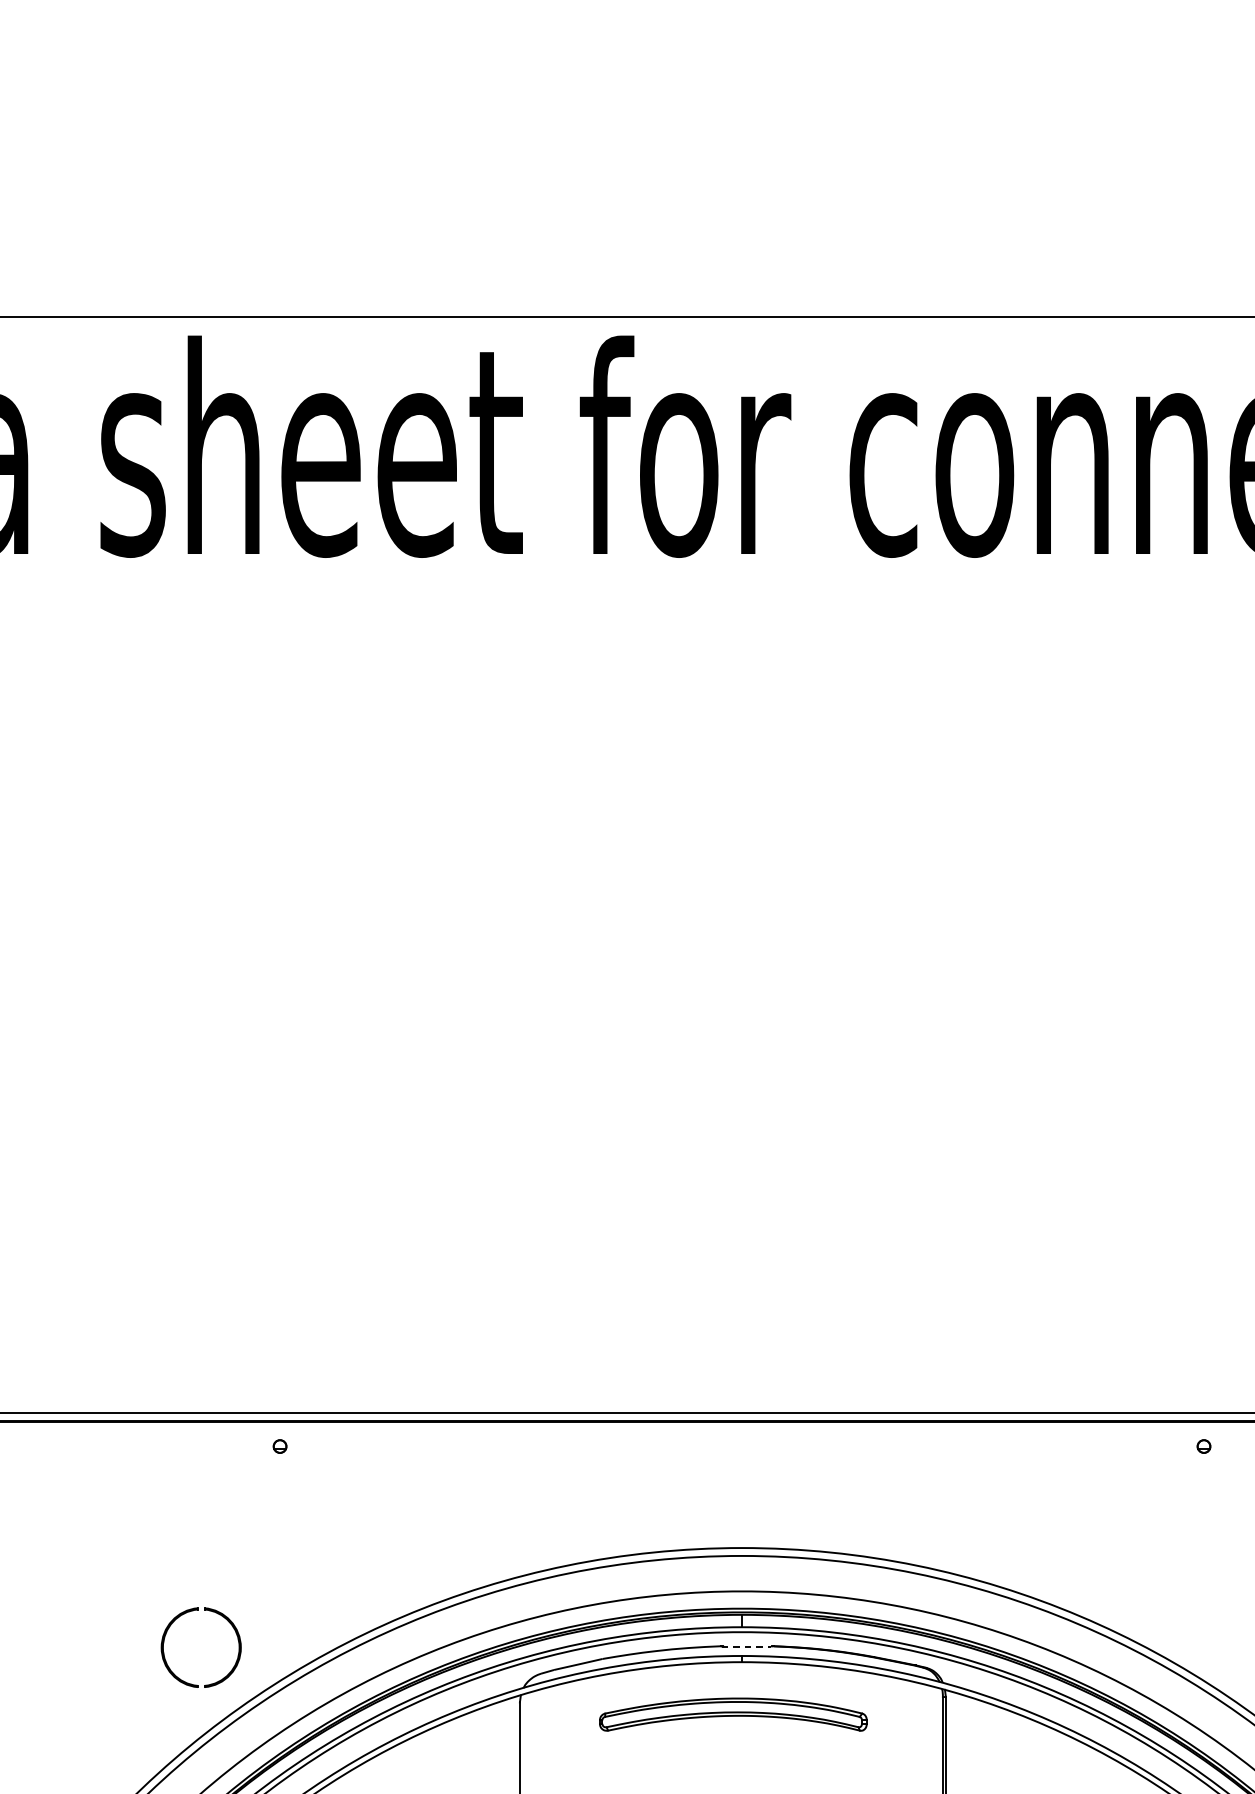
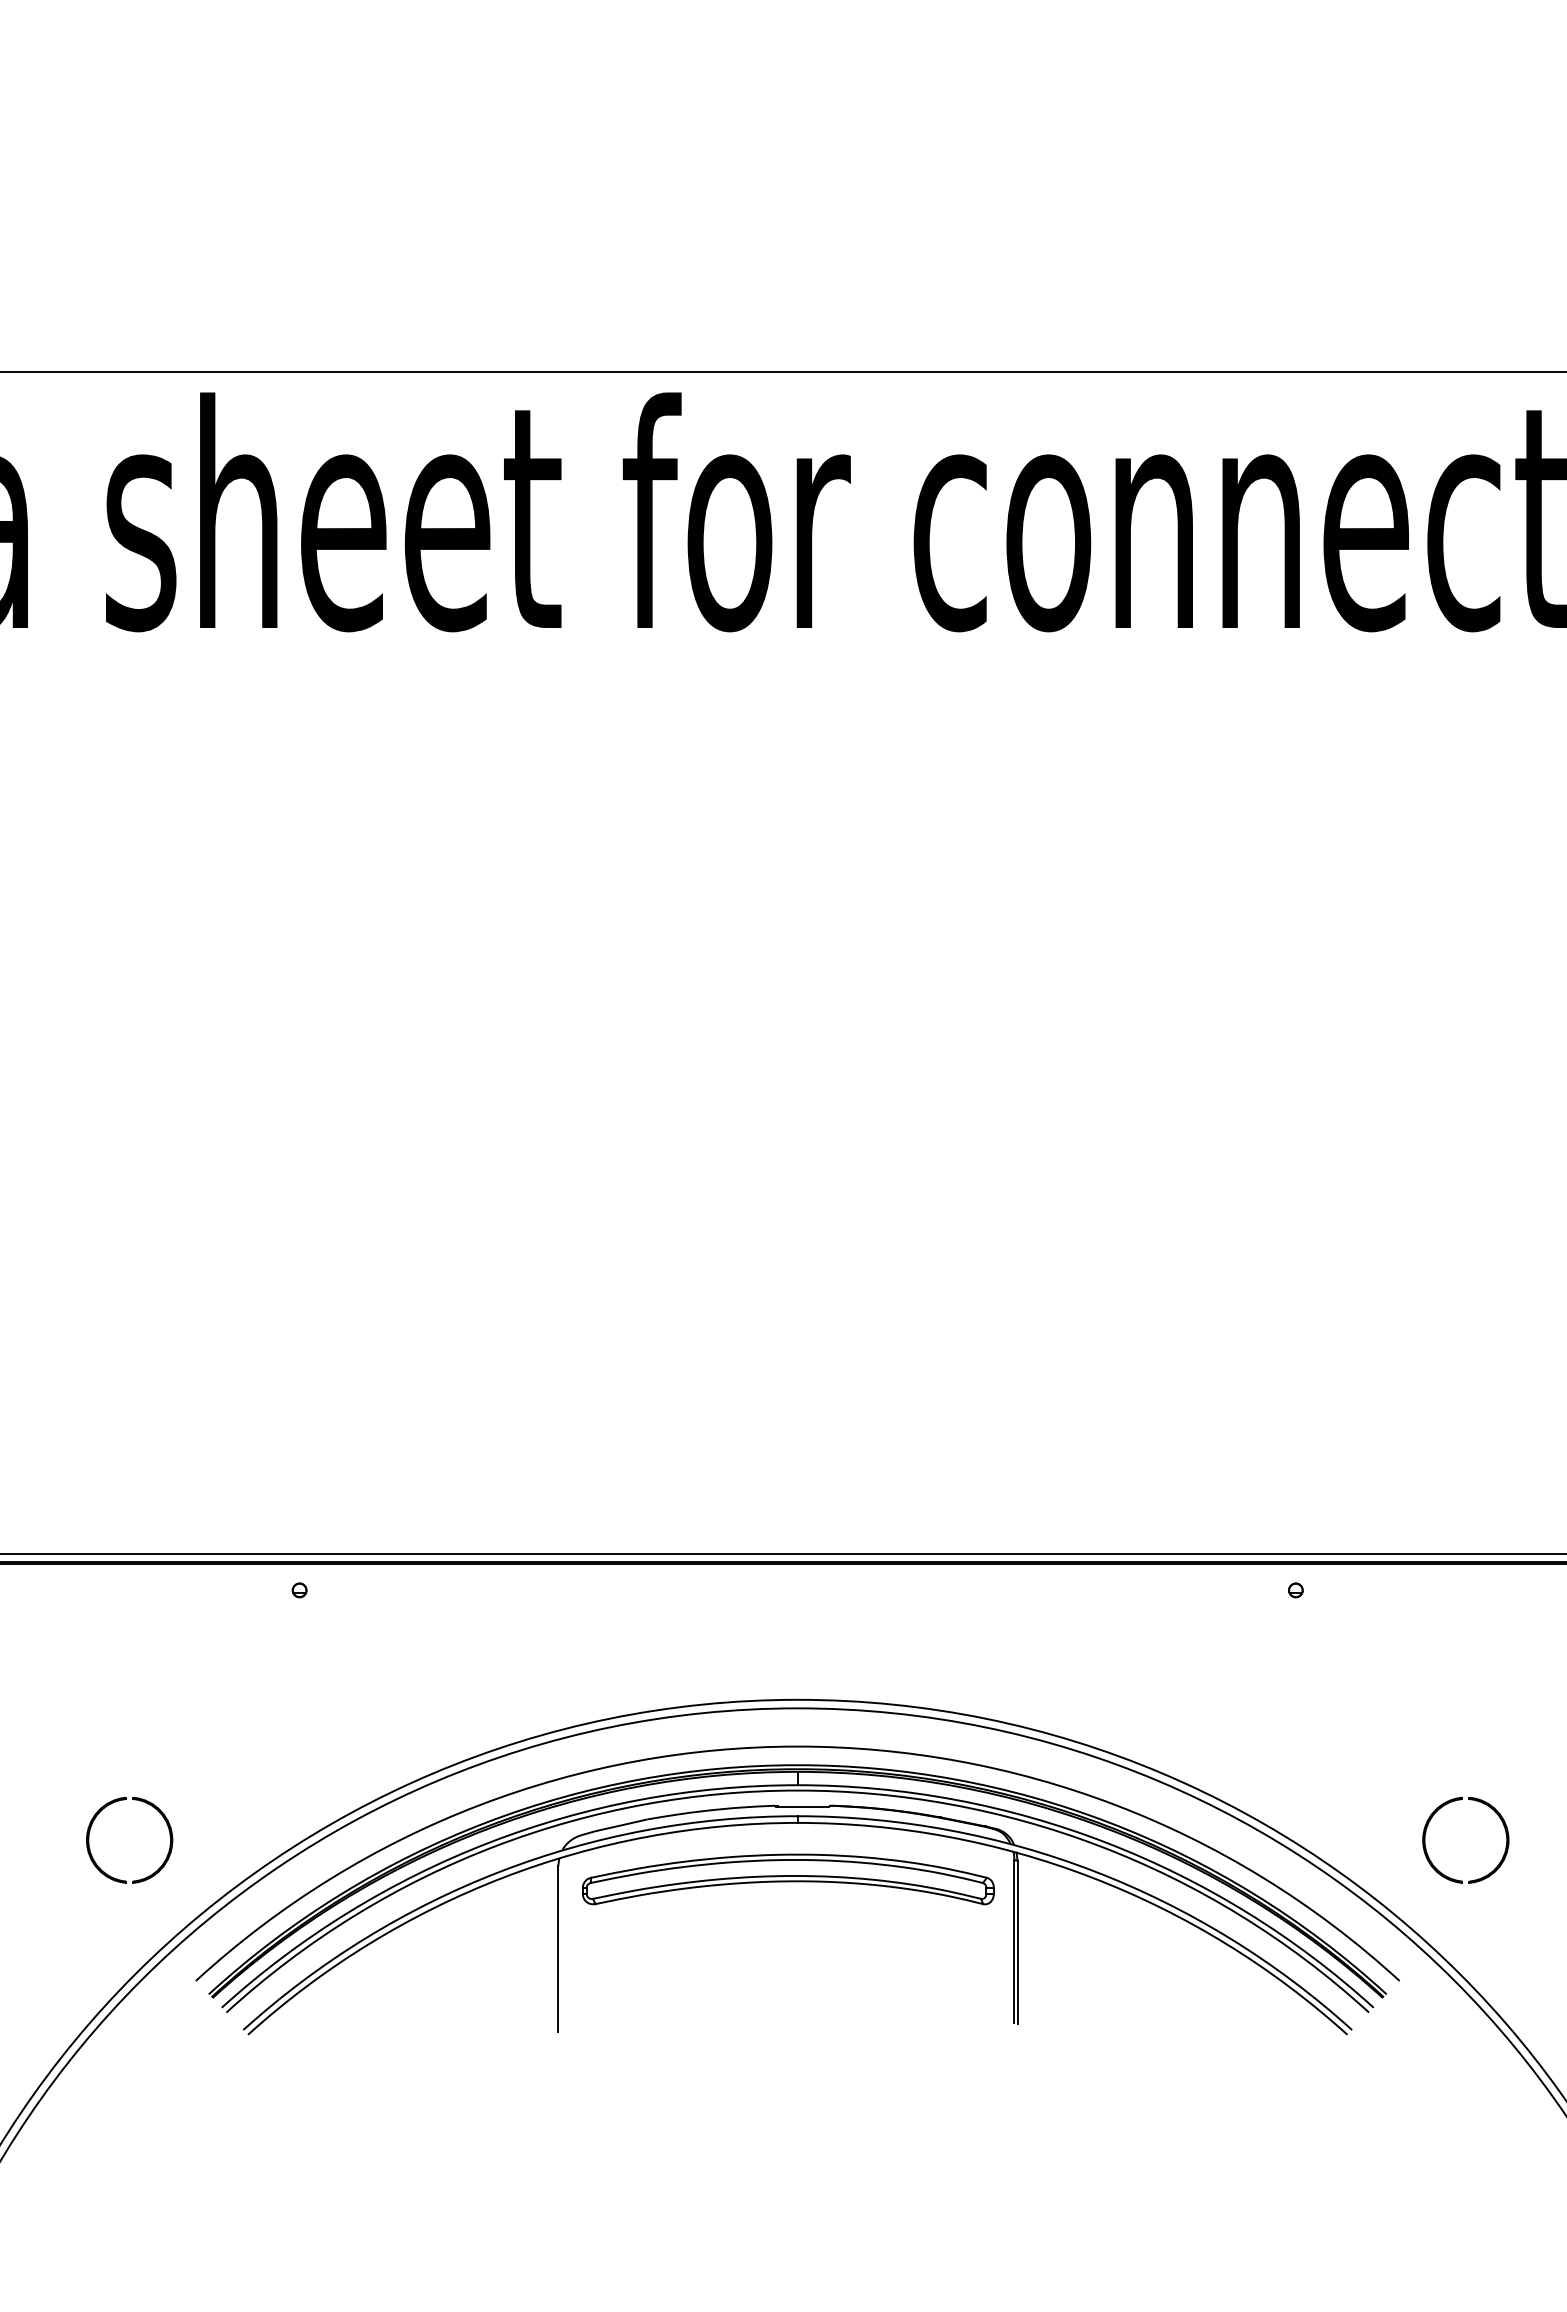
part: (178, 1618) -> (105, 1808), moved
line: (746, 1646) -> (802, 1806), dashed -> solid
part: (733, 1714) -> (788, 1879), size x1.43

